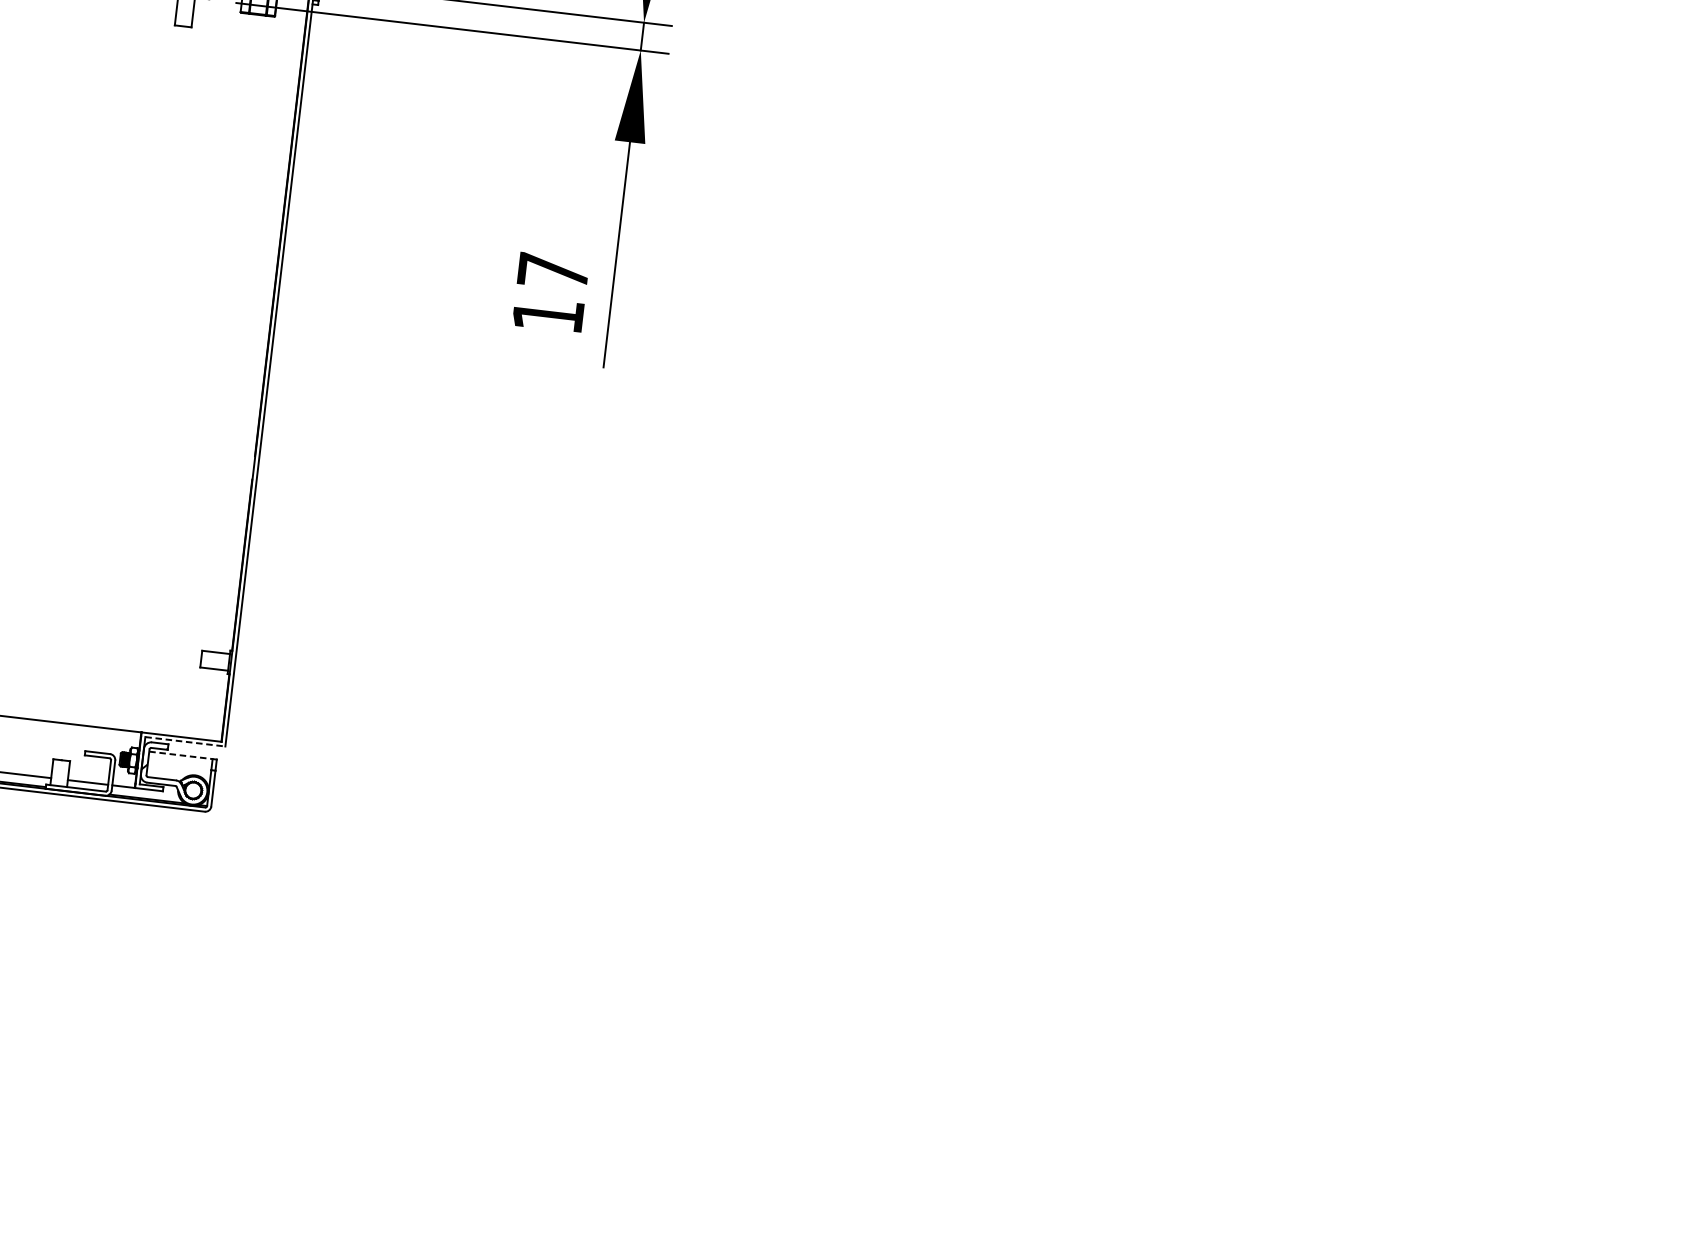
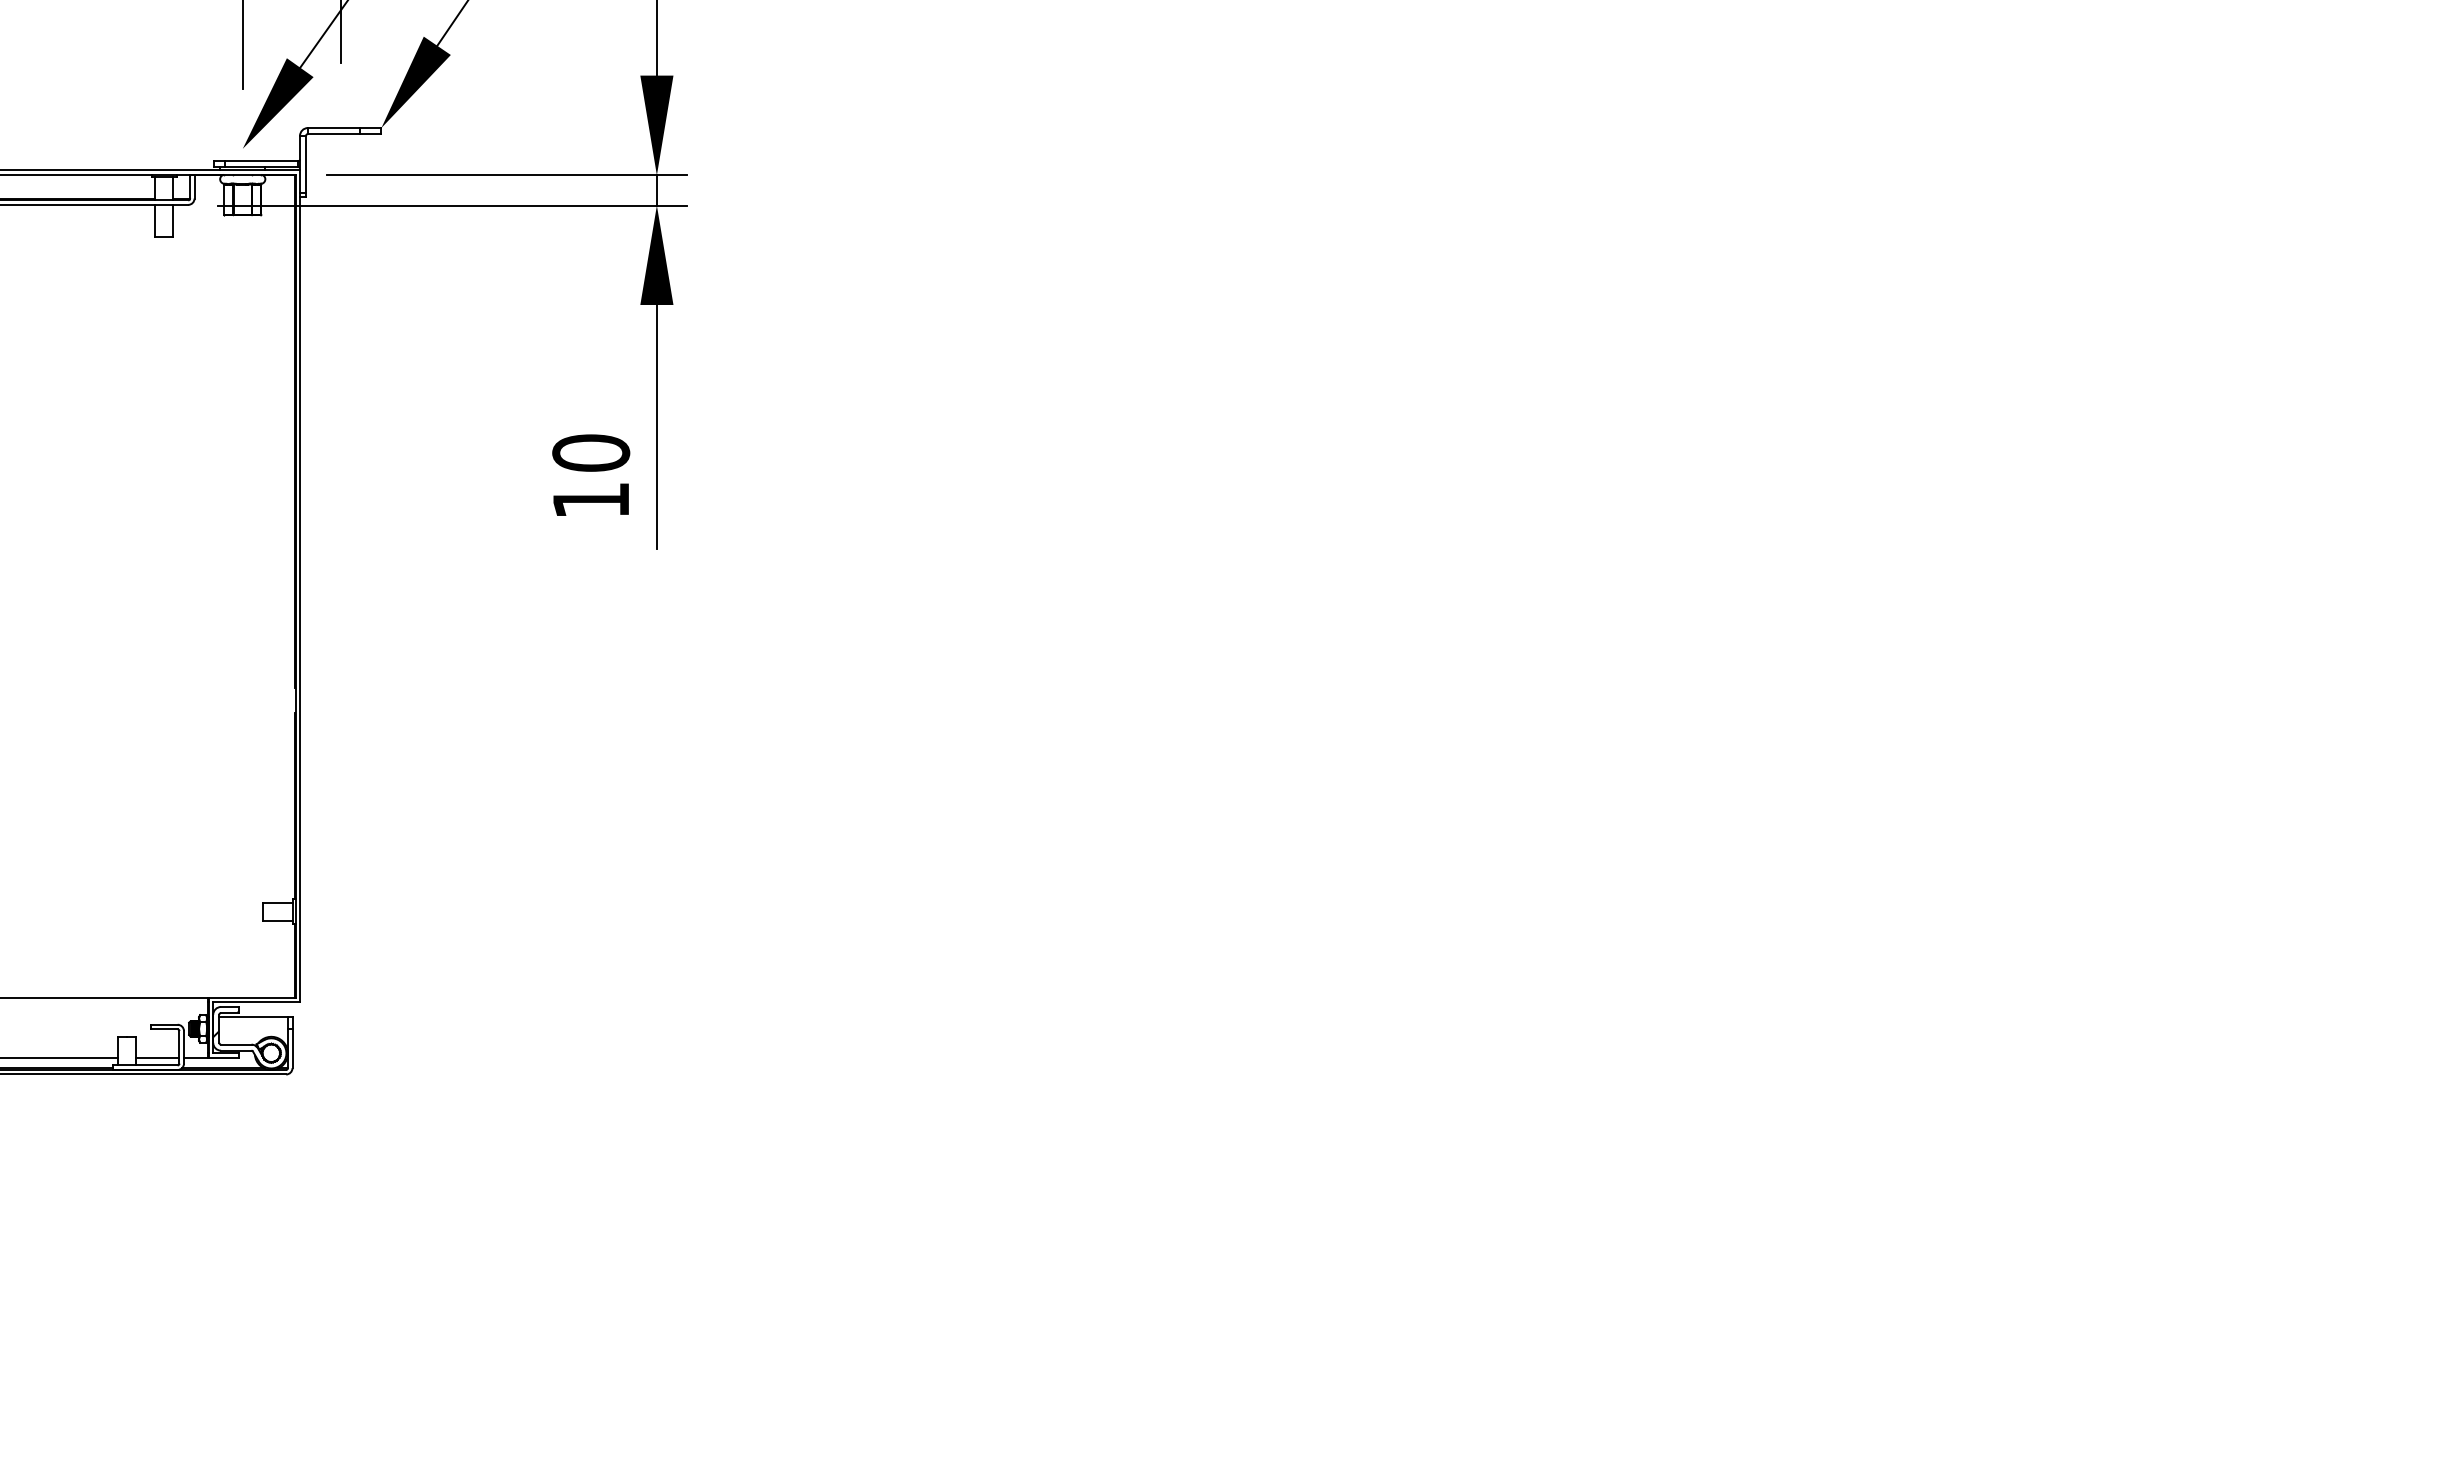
text: (553, 271) -> (591, 452), 17 -> 10
line: (186, 742) -> (257, 1002), dashed -> solid
line: (181, 755) -> (254, 1017), dashed -> solid

